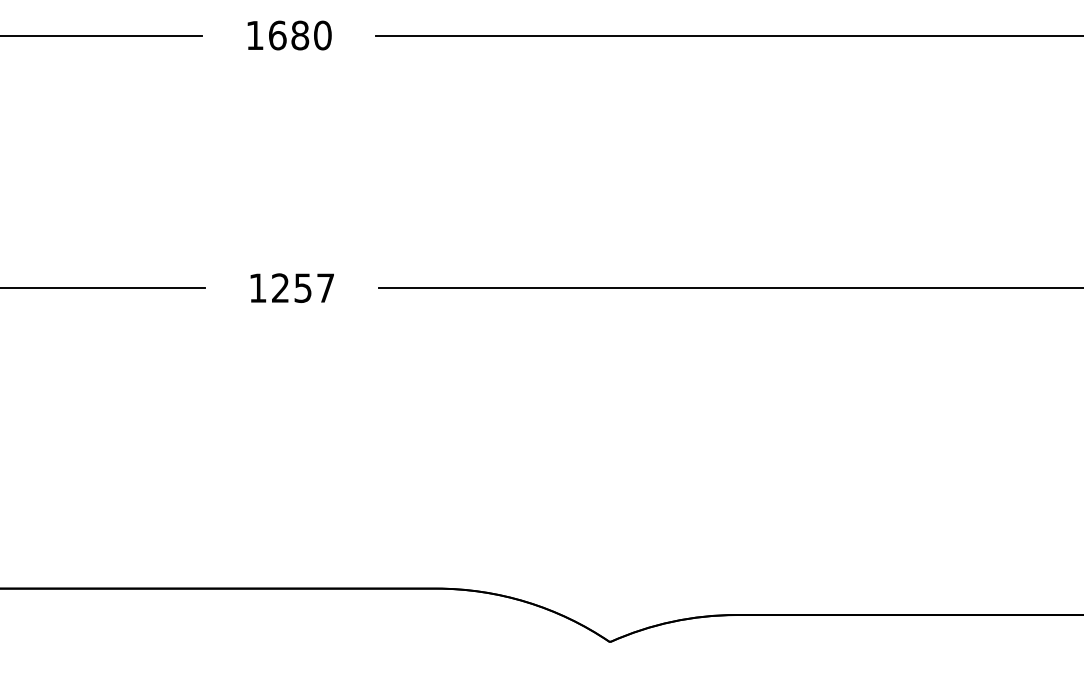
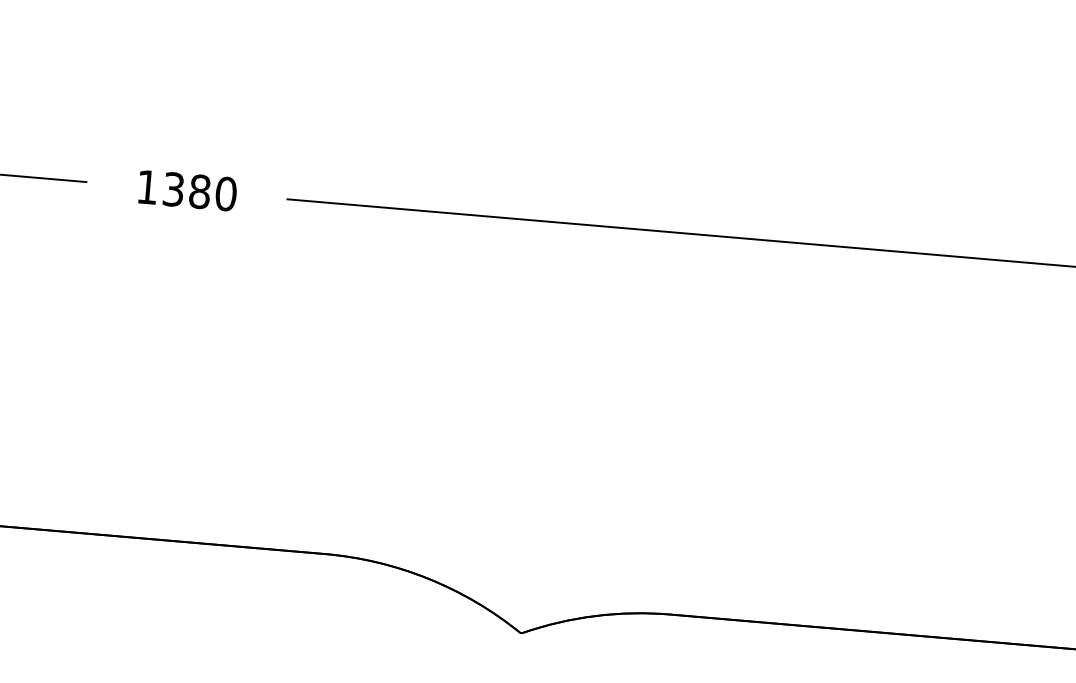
text: (303, 287) -> (200, 191), 1257 -> 1380

